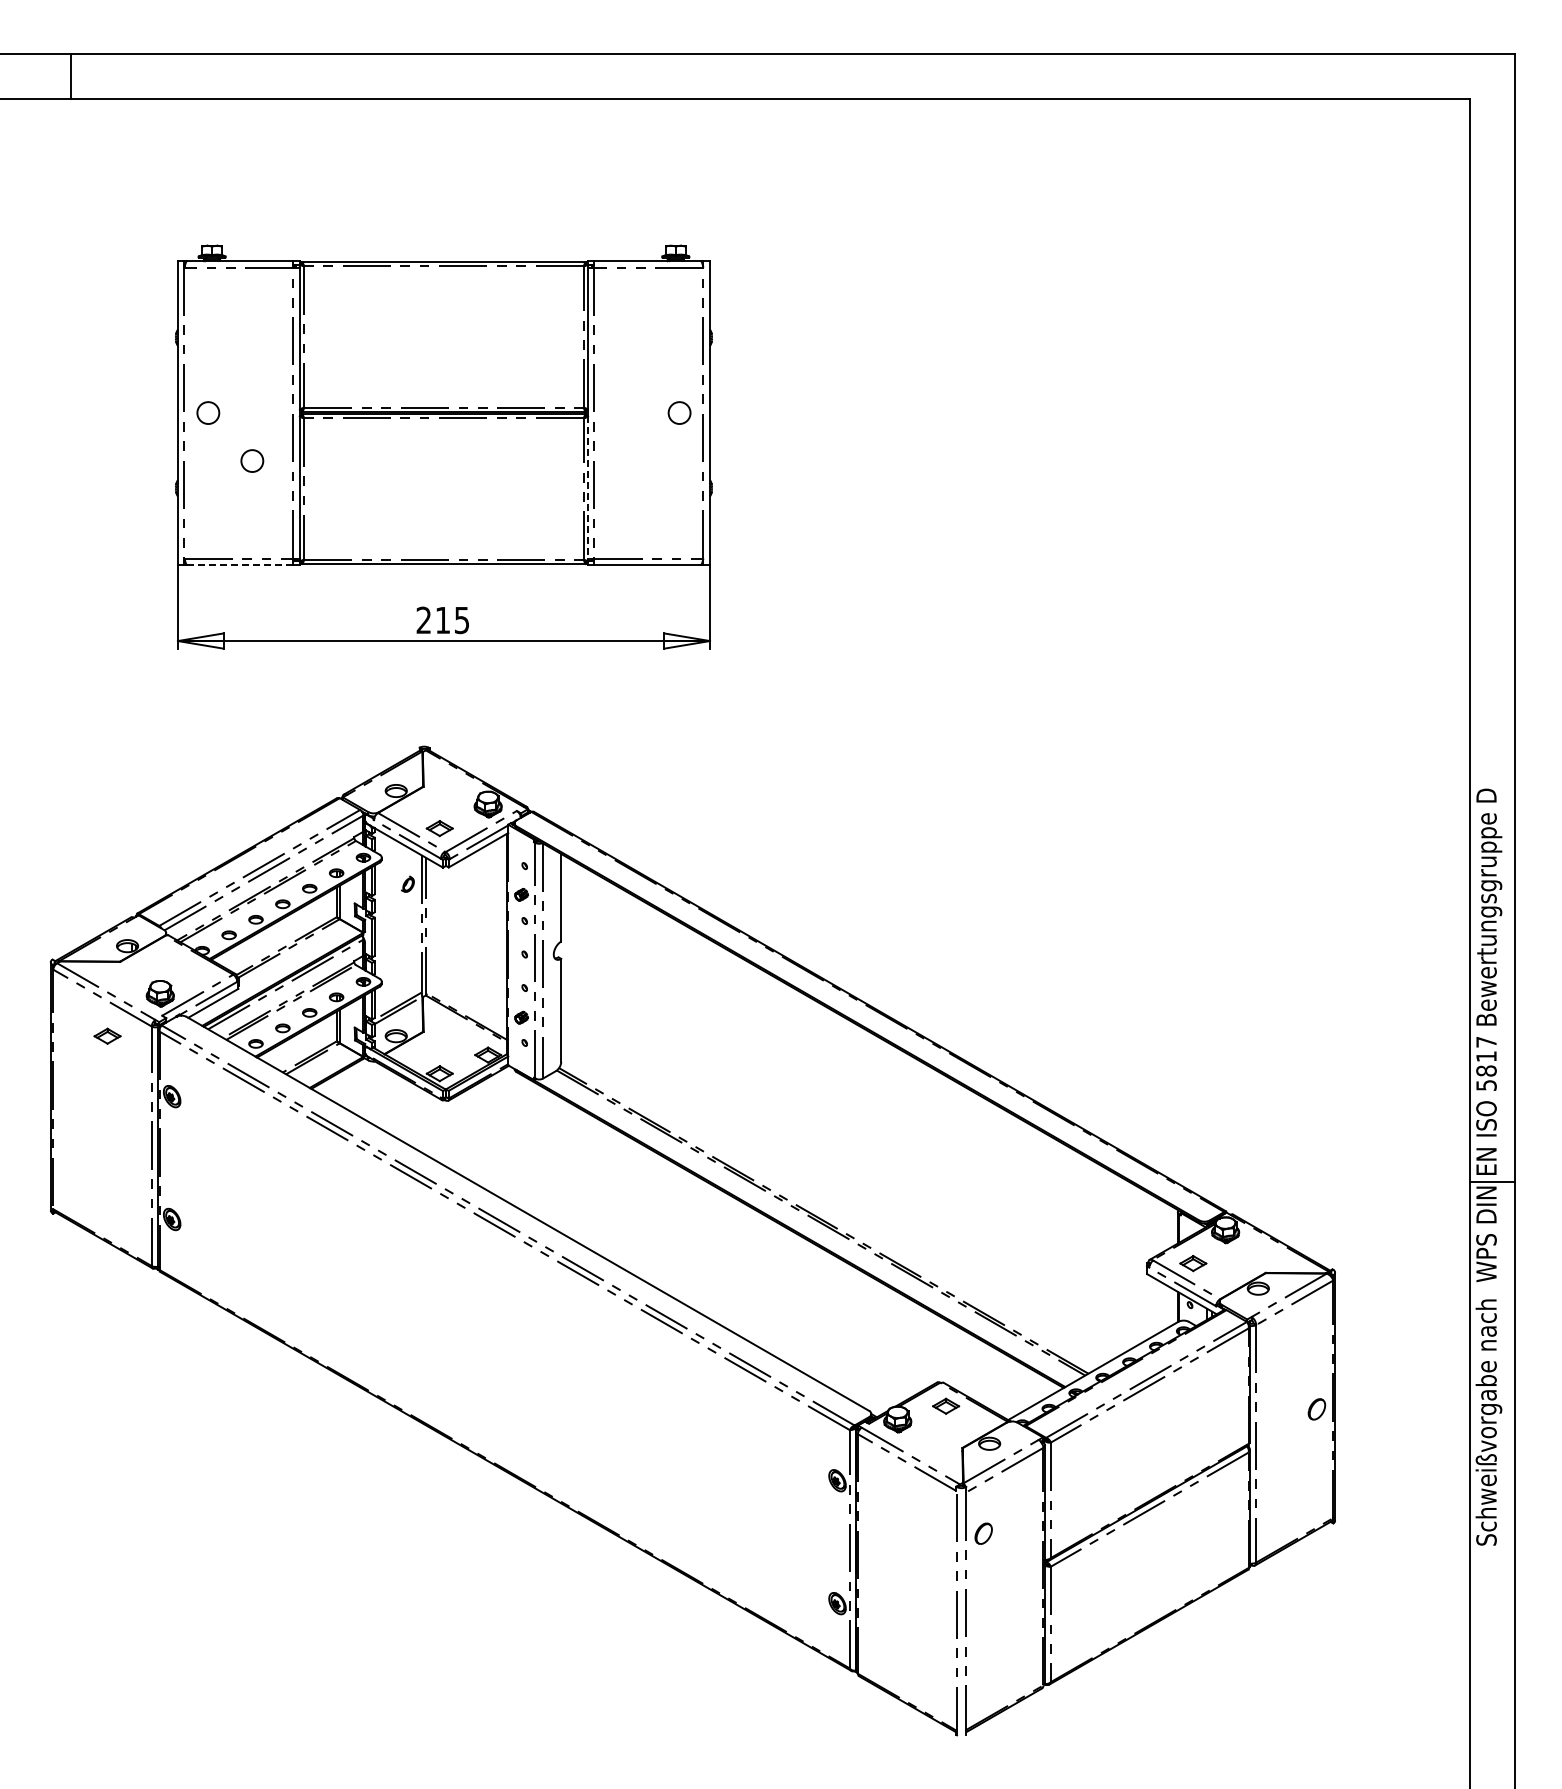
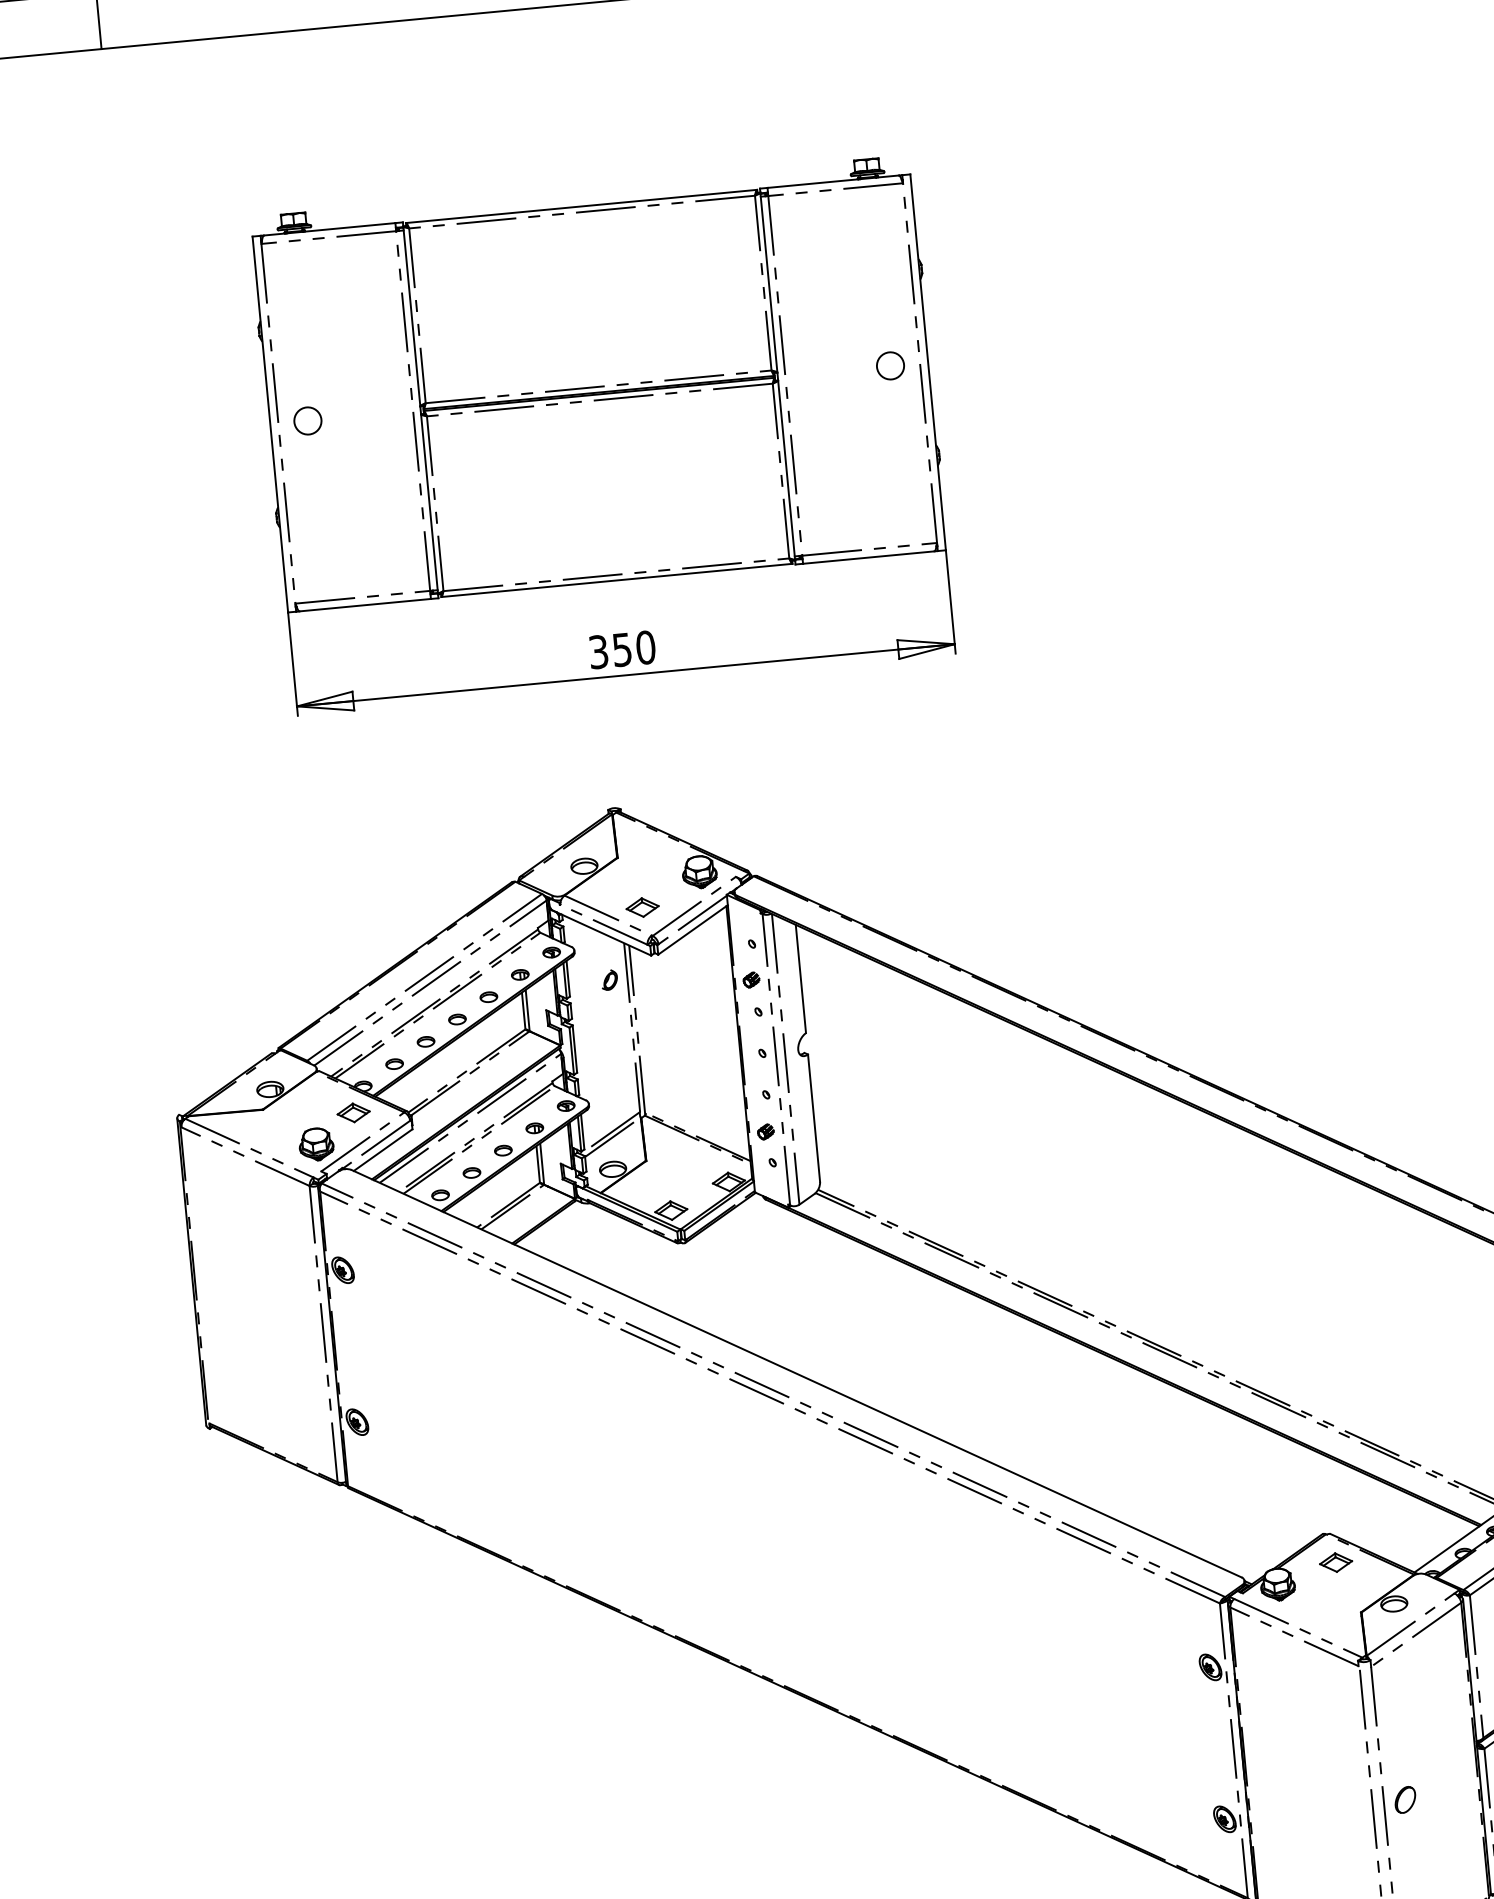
circle: (252, 460) -> (368, 474), removed
line: (588, 489) -> (786, 471), dashed -> solid
line: (240, 565) -> (365, 605), dashed -> solid
text: (442, 620) -> (621, 650), 215 -> 350
part: (107, 1035) -> (353, 1111), moved
part: (983, 1533) -> (1405, 1799), moved

